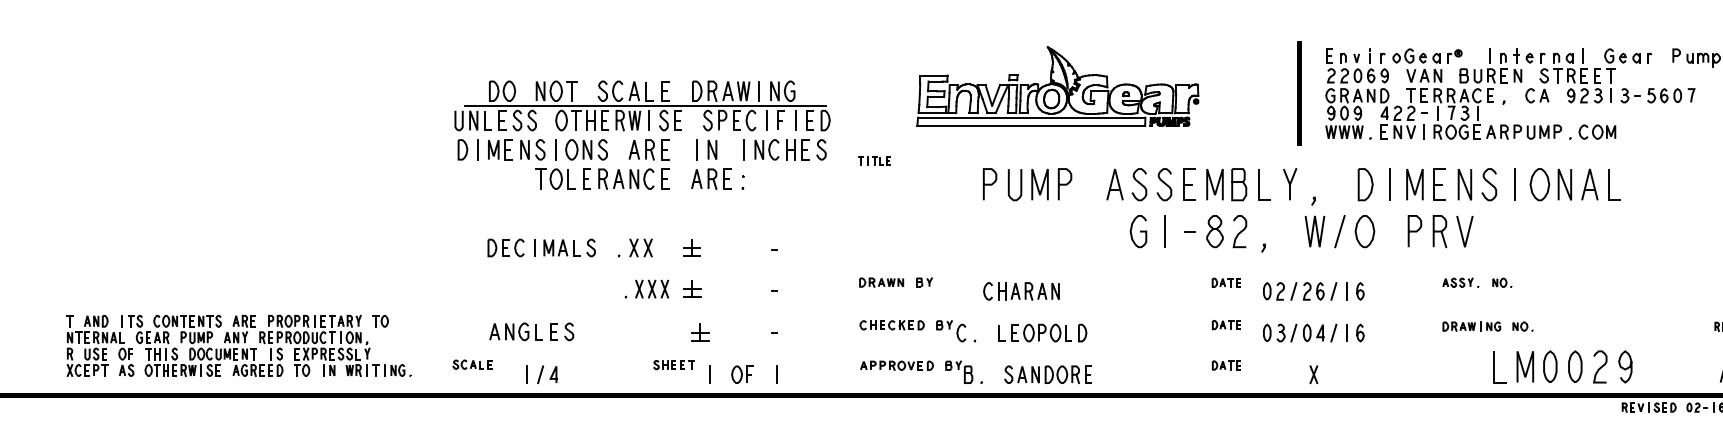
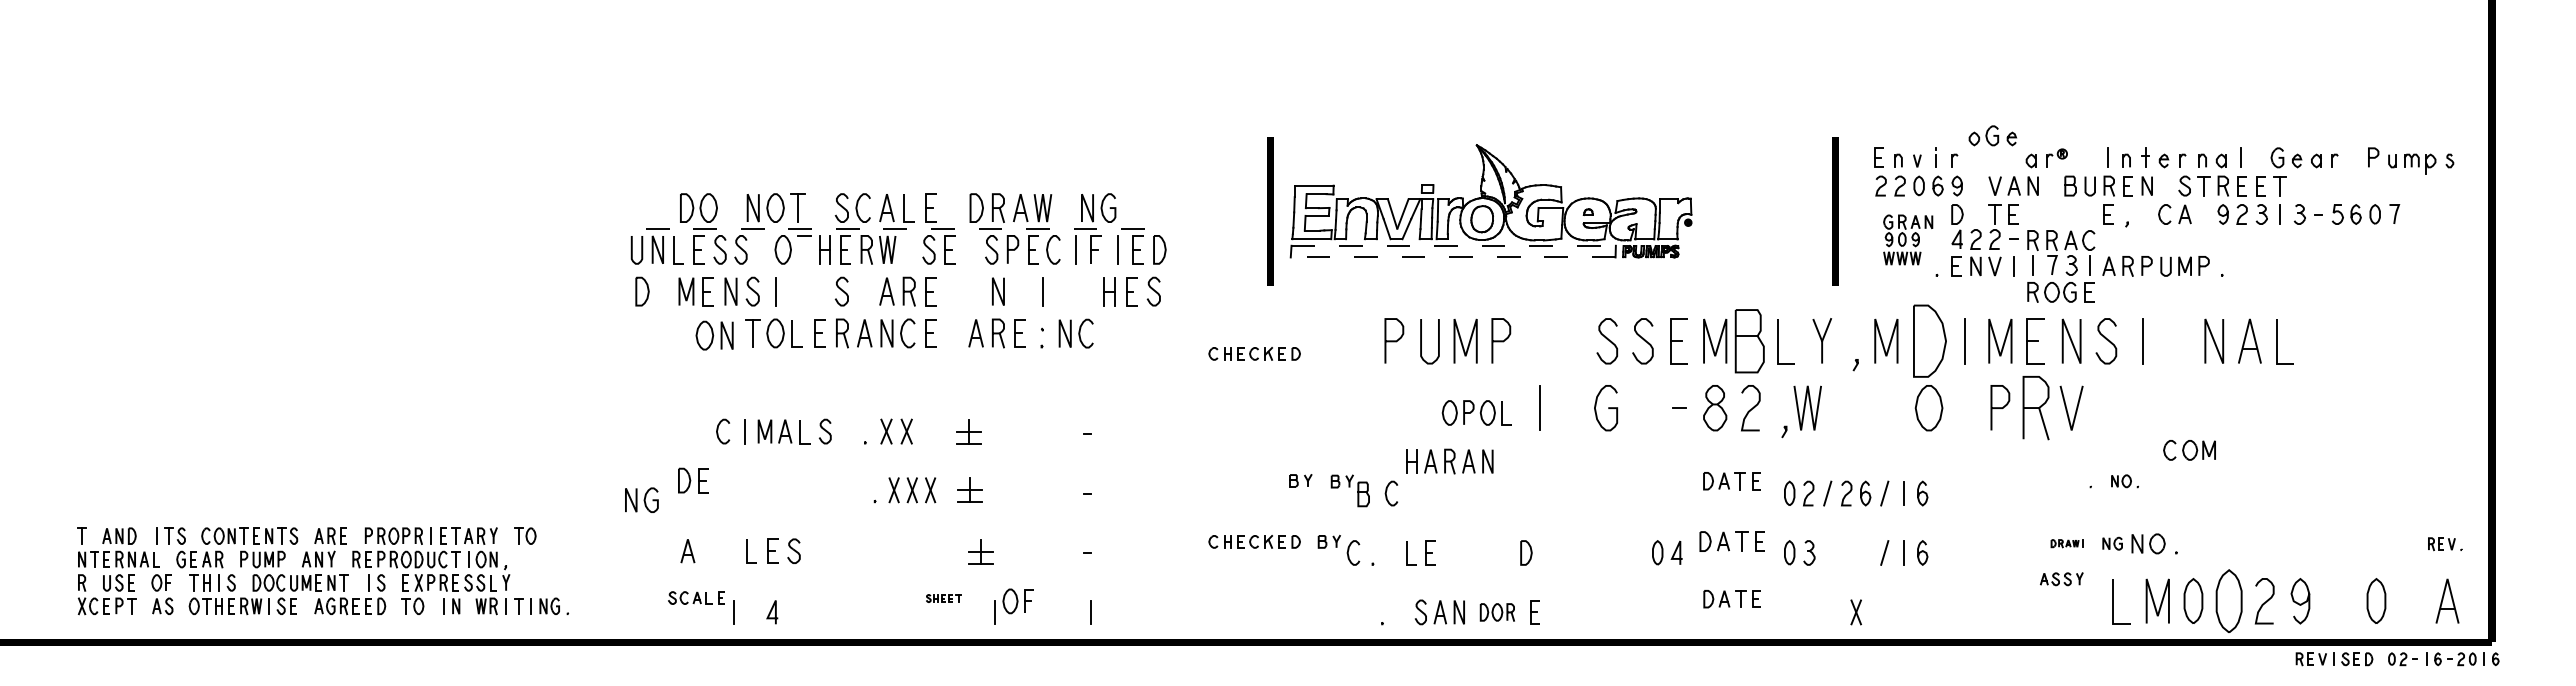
part: (1409, 55) -> (1992, 135), moved
line: (759, 91) -> (1065, 208), removed
line: (903, 93) -> (1270, 211), added
line: (645, 106) -> (903, 229), solid -> dashed
part: (1349, 113) -> (1907, 239), size x0.7
part: (1452, 114) -> (2054, 266), moved
line: (1032, 117) -> (1454, 245), solid -> dashed
line: (576, 120) -> (804, 249), removed
line: (649, 120) -> (908, 249), removed
line: (1030, 125) -> (1452, 257), solid -> dashed
part: (1597, 132) -> (2189, 450), moved
line: (478, 149) -> (664, 291), removed
part: (578, 149) -> (714, 335), moved
line: (697, 149) -> (976, 291), removed
part: (766, 149) -> (1075, 333), moved
part: (874, 160) -> (1229, 306), removed
part: (1114, 184) -> (1572, 340), removed
part: (1239, 184) -> (1749, 341), size x1.4
line: (1337, 184) -> (1889, 341), added
part: (1365, 184) -> (1930, 341), size x1.6
part: (1539, 184) -> (2178, 341), removed
part: (892, 193) -> (1254, 353), added
line: (1164, 231) -> (1539, 407), moved
line: (1313, 231) -> (1805, 407), moved
line: (1340, 231) -> (1893, 407), removed
part: (1439, 231) -> (2035, 408), size x1.4
part: (498, 247) -> (693, 480), moved
part: (881, 282) -> (1239, 480), removed
part: (1226, 282) -> (1731, 481), size x1.4
part: (1457, 282) -> (2061, 579), moved
part: (1028, 291) -> (1449, 461), moved
part: (1226, 325) -> (1731, 541), size x1.6
part: (1462, 326) -> (2067, 543), size x0.6
part: (1523, 326) -> (2154, 543), size x1.6
part: (516, 331) -> (641, 499), moved
part: (1047, 332) -> (1476, 412), moved
line: (1293, 332) -> (1827, 552), removed
part: (1314, 332) -> (1667, 552), moved
part: (472, 364) -> (696, 597), moved
part: (673, 365) -> (943, 598), size x0.6
part: (896, 365) -> (1261, 599), removed
part: (1226, 365) -> (1731, 599), size x1.4
part: (1574, 366) -> (2228, 600), size x1.4
part: (1678, 366) -> (2376, 600), added
part: (958, 372) -> (1349, 490), moved
line: (540, 374) -> (752, 612), removed
part: (741, 374) -> (1017, 601), moved
part: (1062, 374) -> (1497, 612), size x0.7

